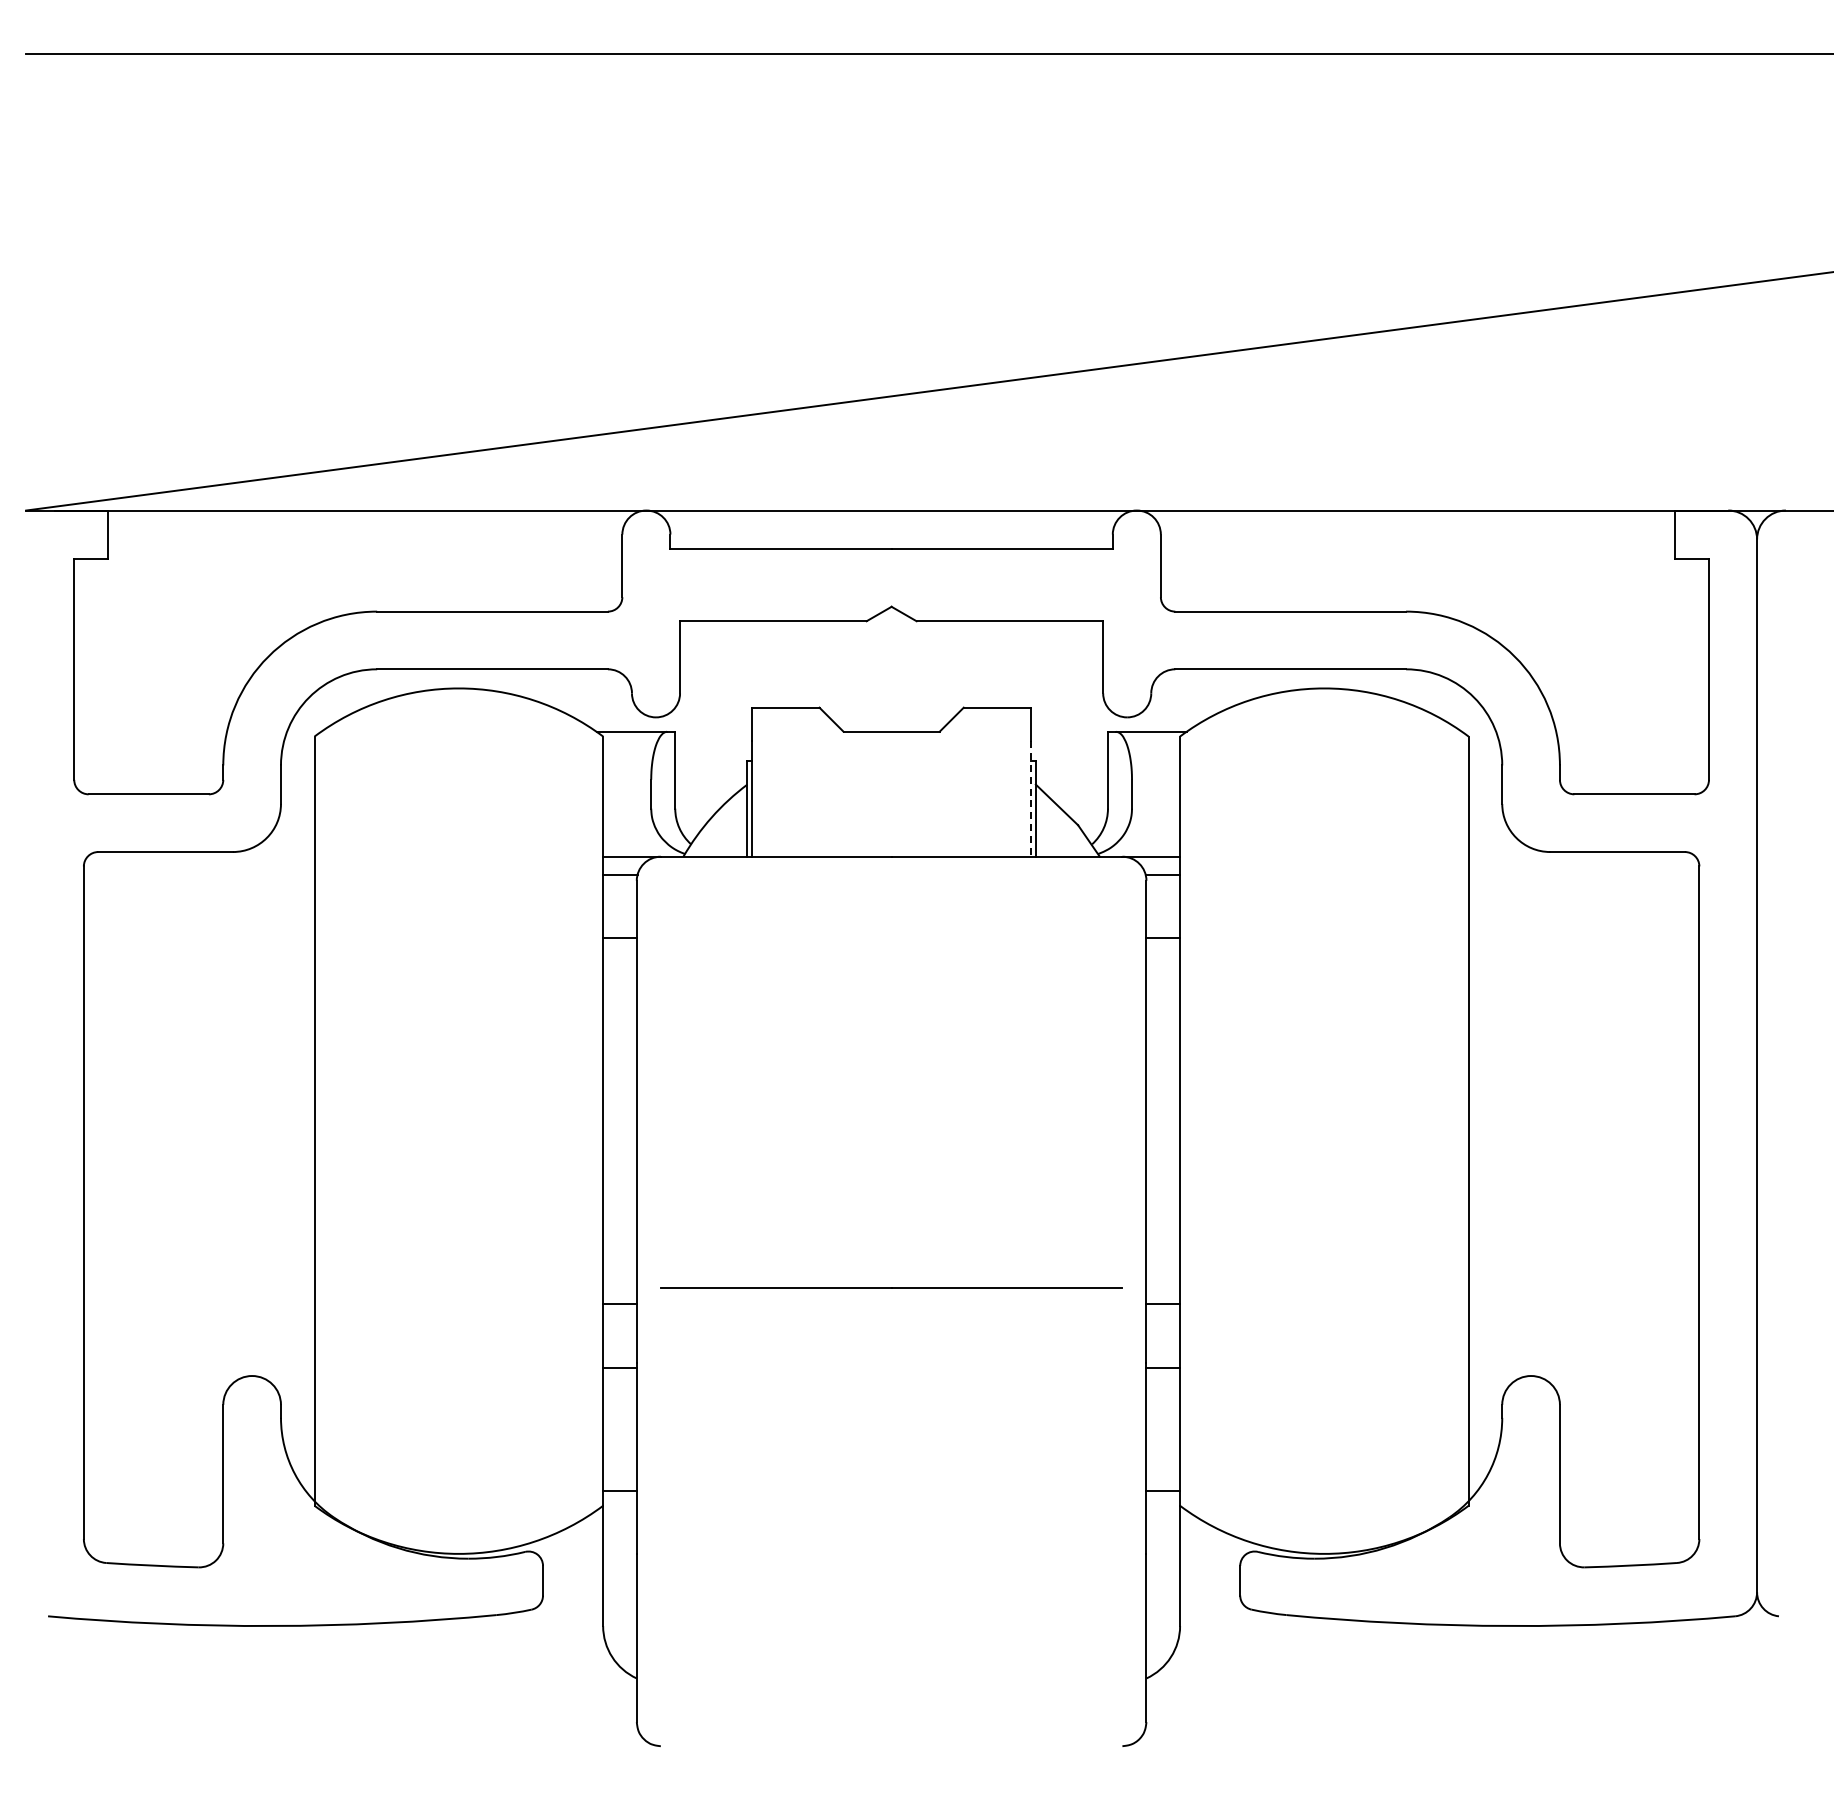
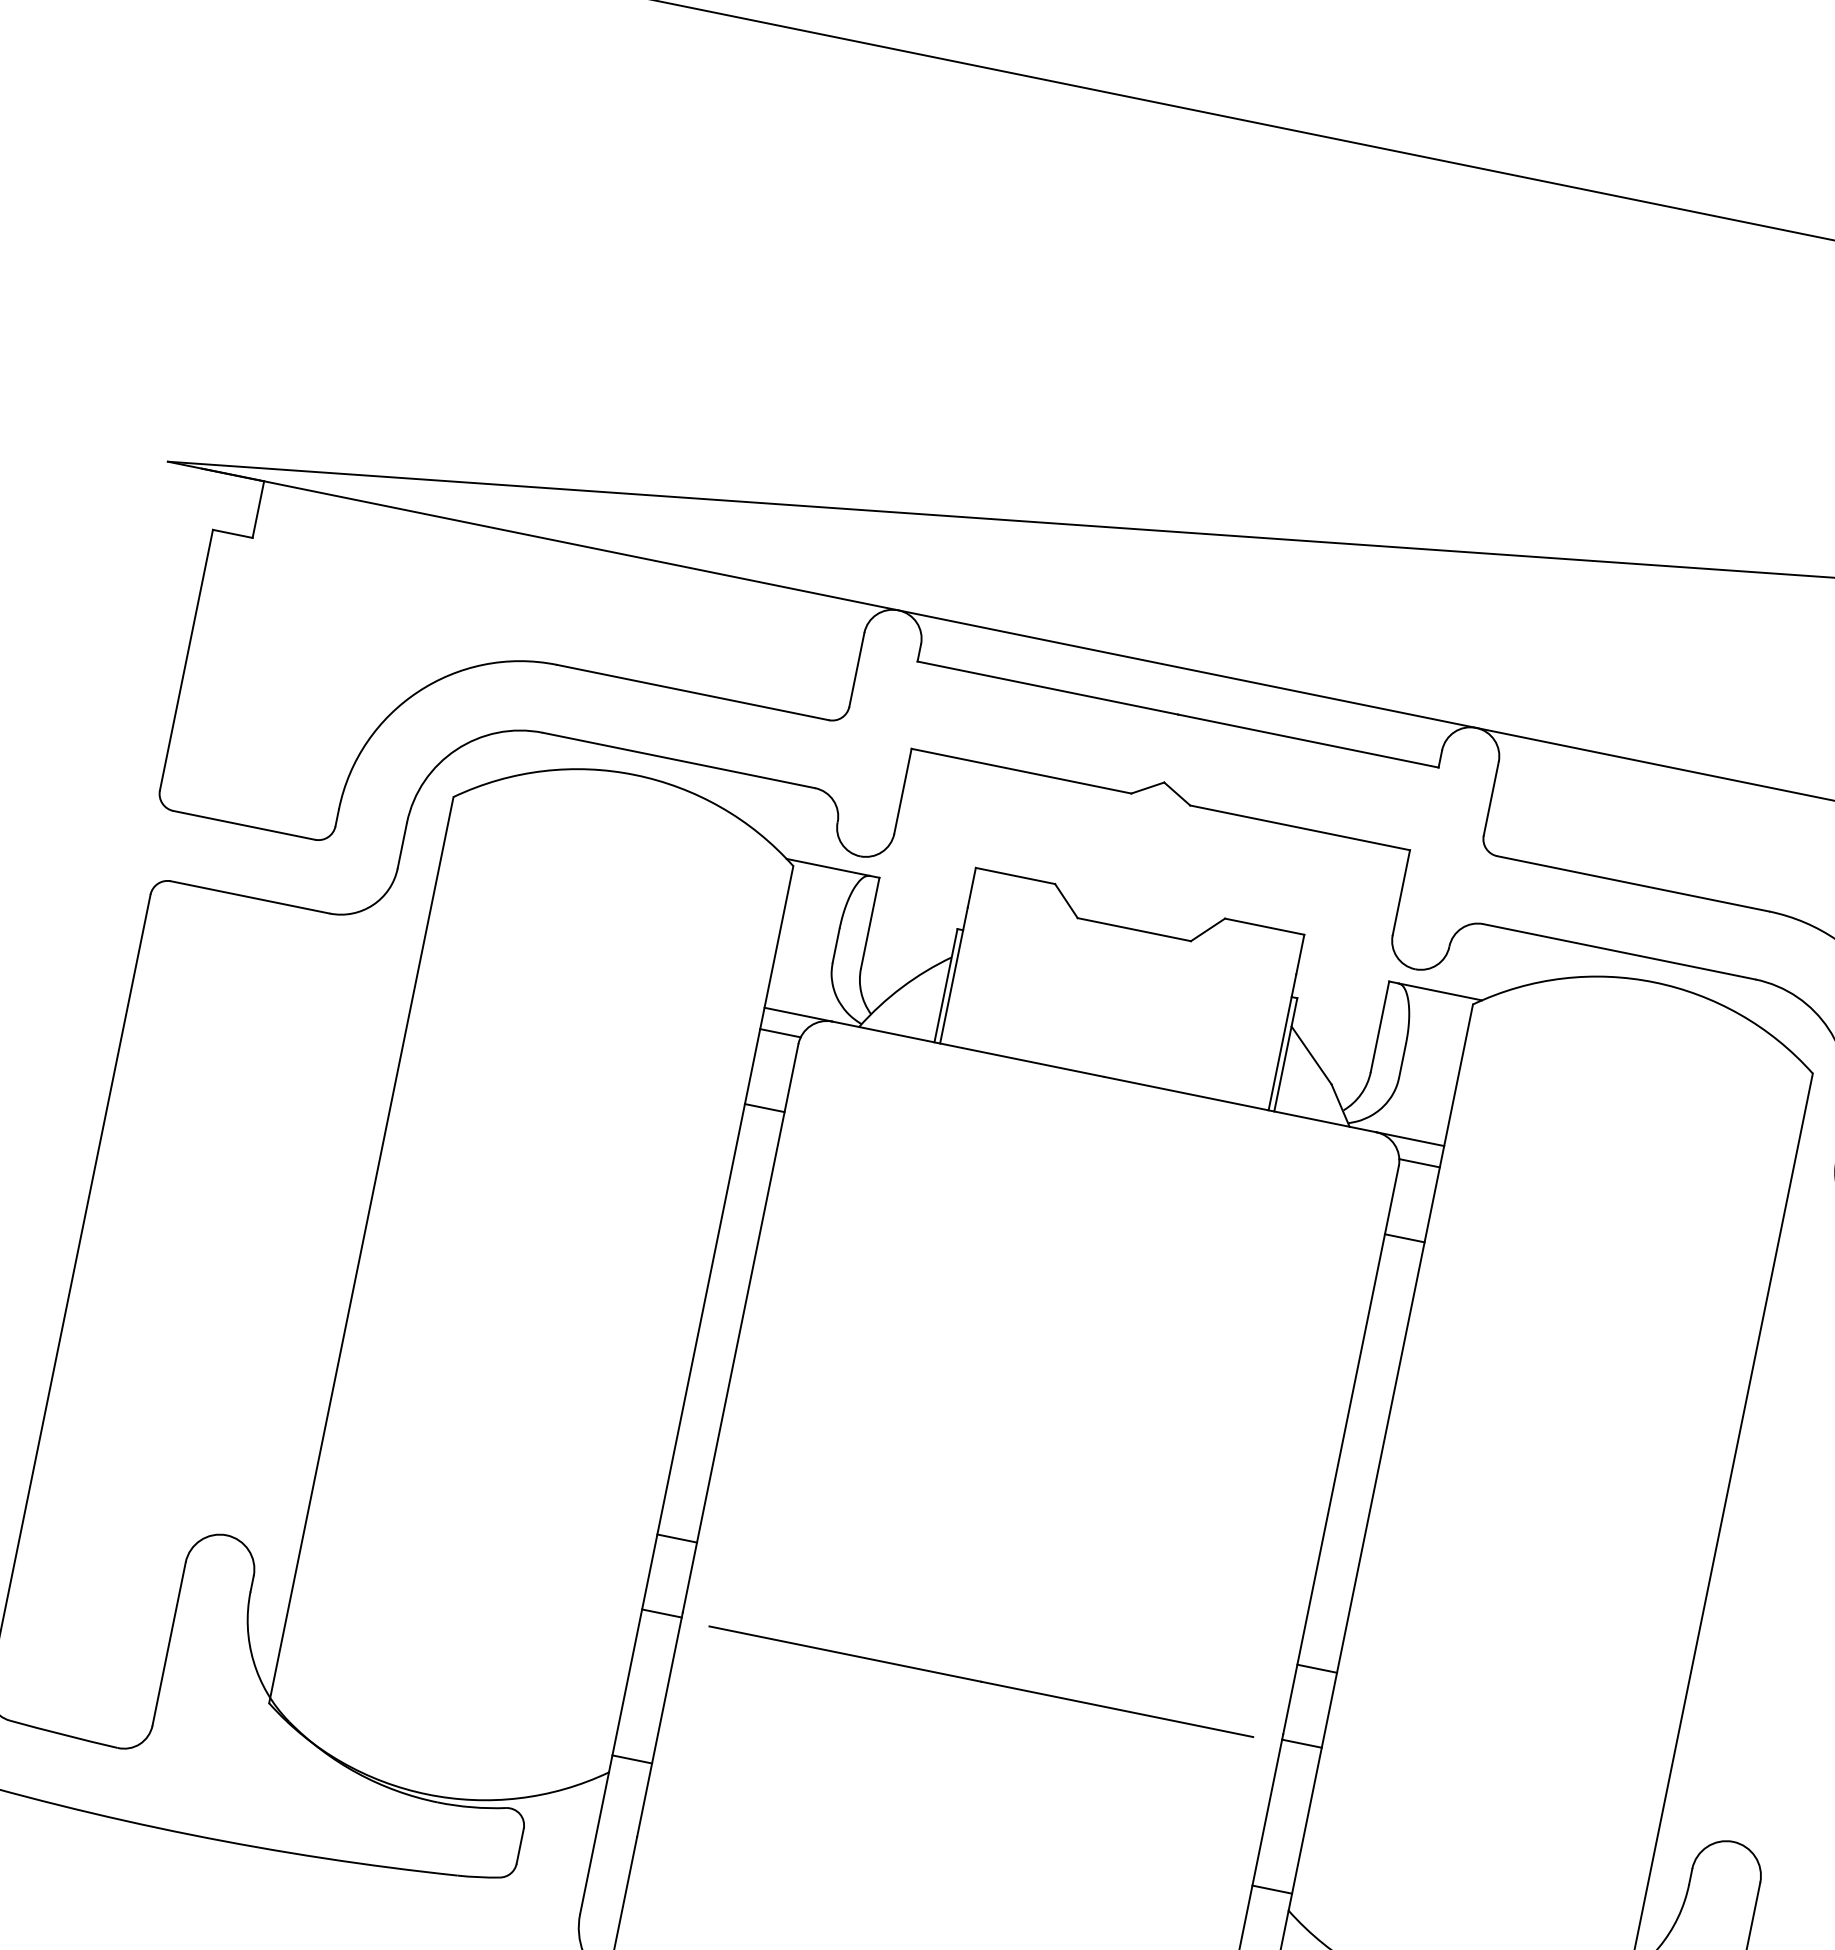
line: (1031, 799) -> (1282, 1043), dashed -> solid
line: (891, 1287) -> (981, 1680), moved

